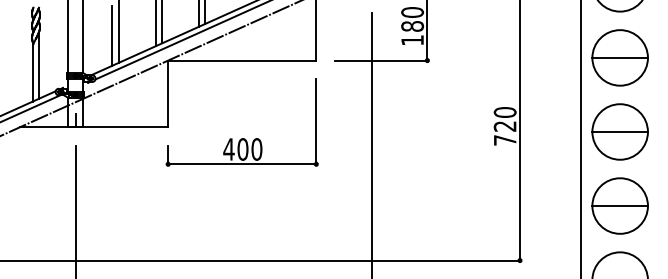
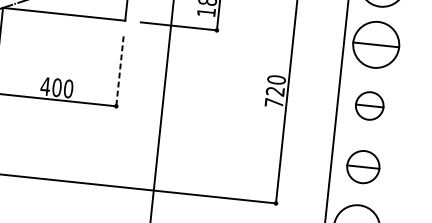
line: (316, 122) -> (120, 71), solid -> dashed
part: (619, 131) -> (369, 105), size x0.6
part: (619, 205) -> (362, 166), size x0.7

